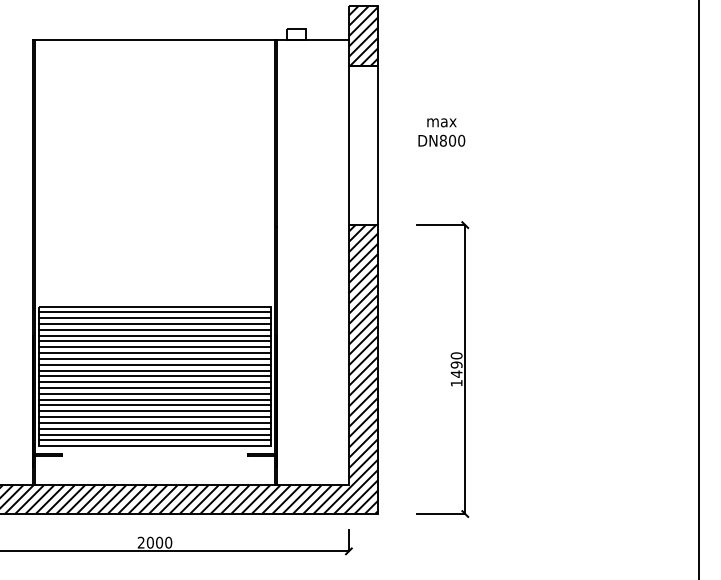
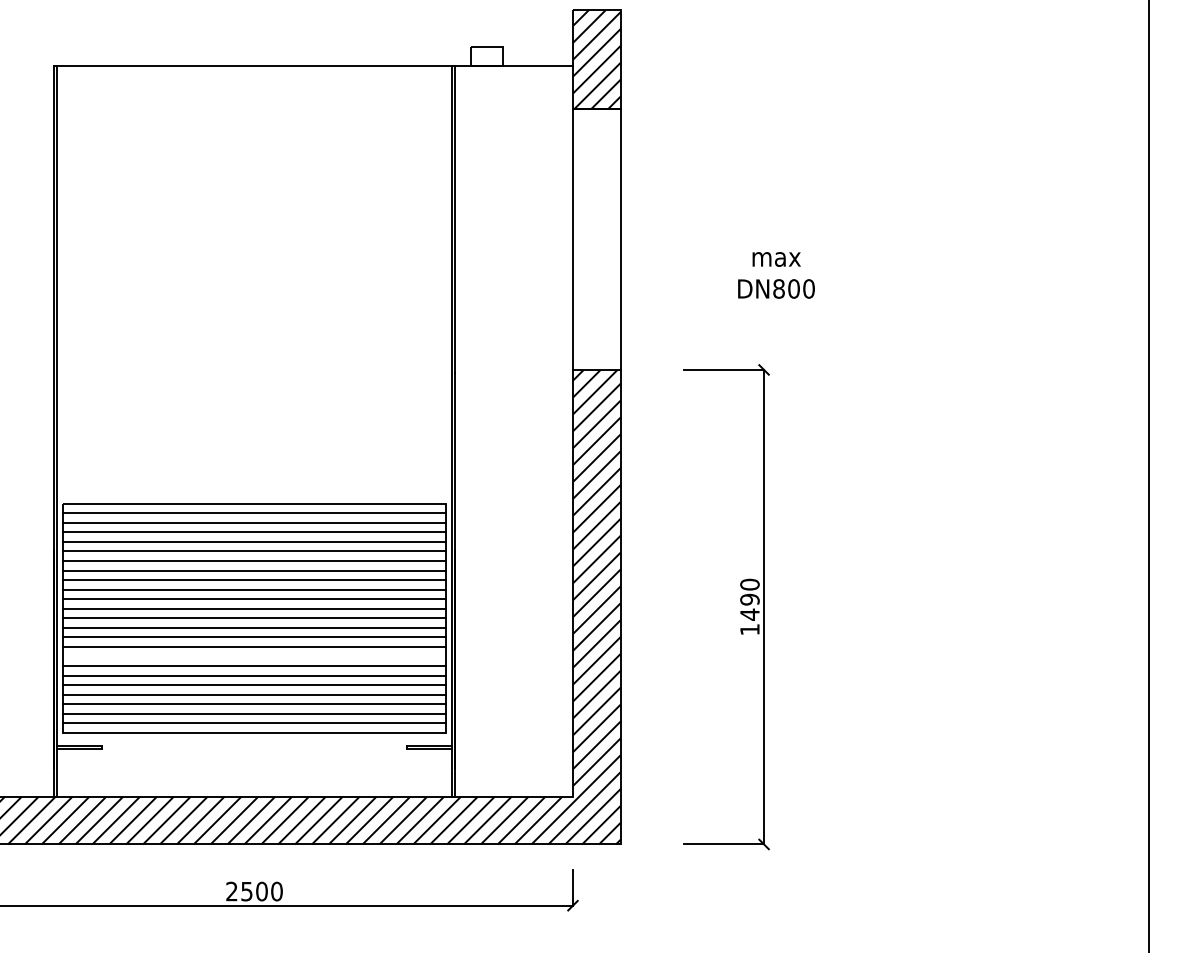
text: (441, 132) -> (775, 275), moved
line: (154, 399) -> (253, 656), removed
text: (149, 542) -> (245, 891), 2000 -> 2500

